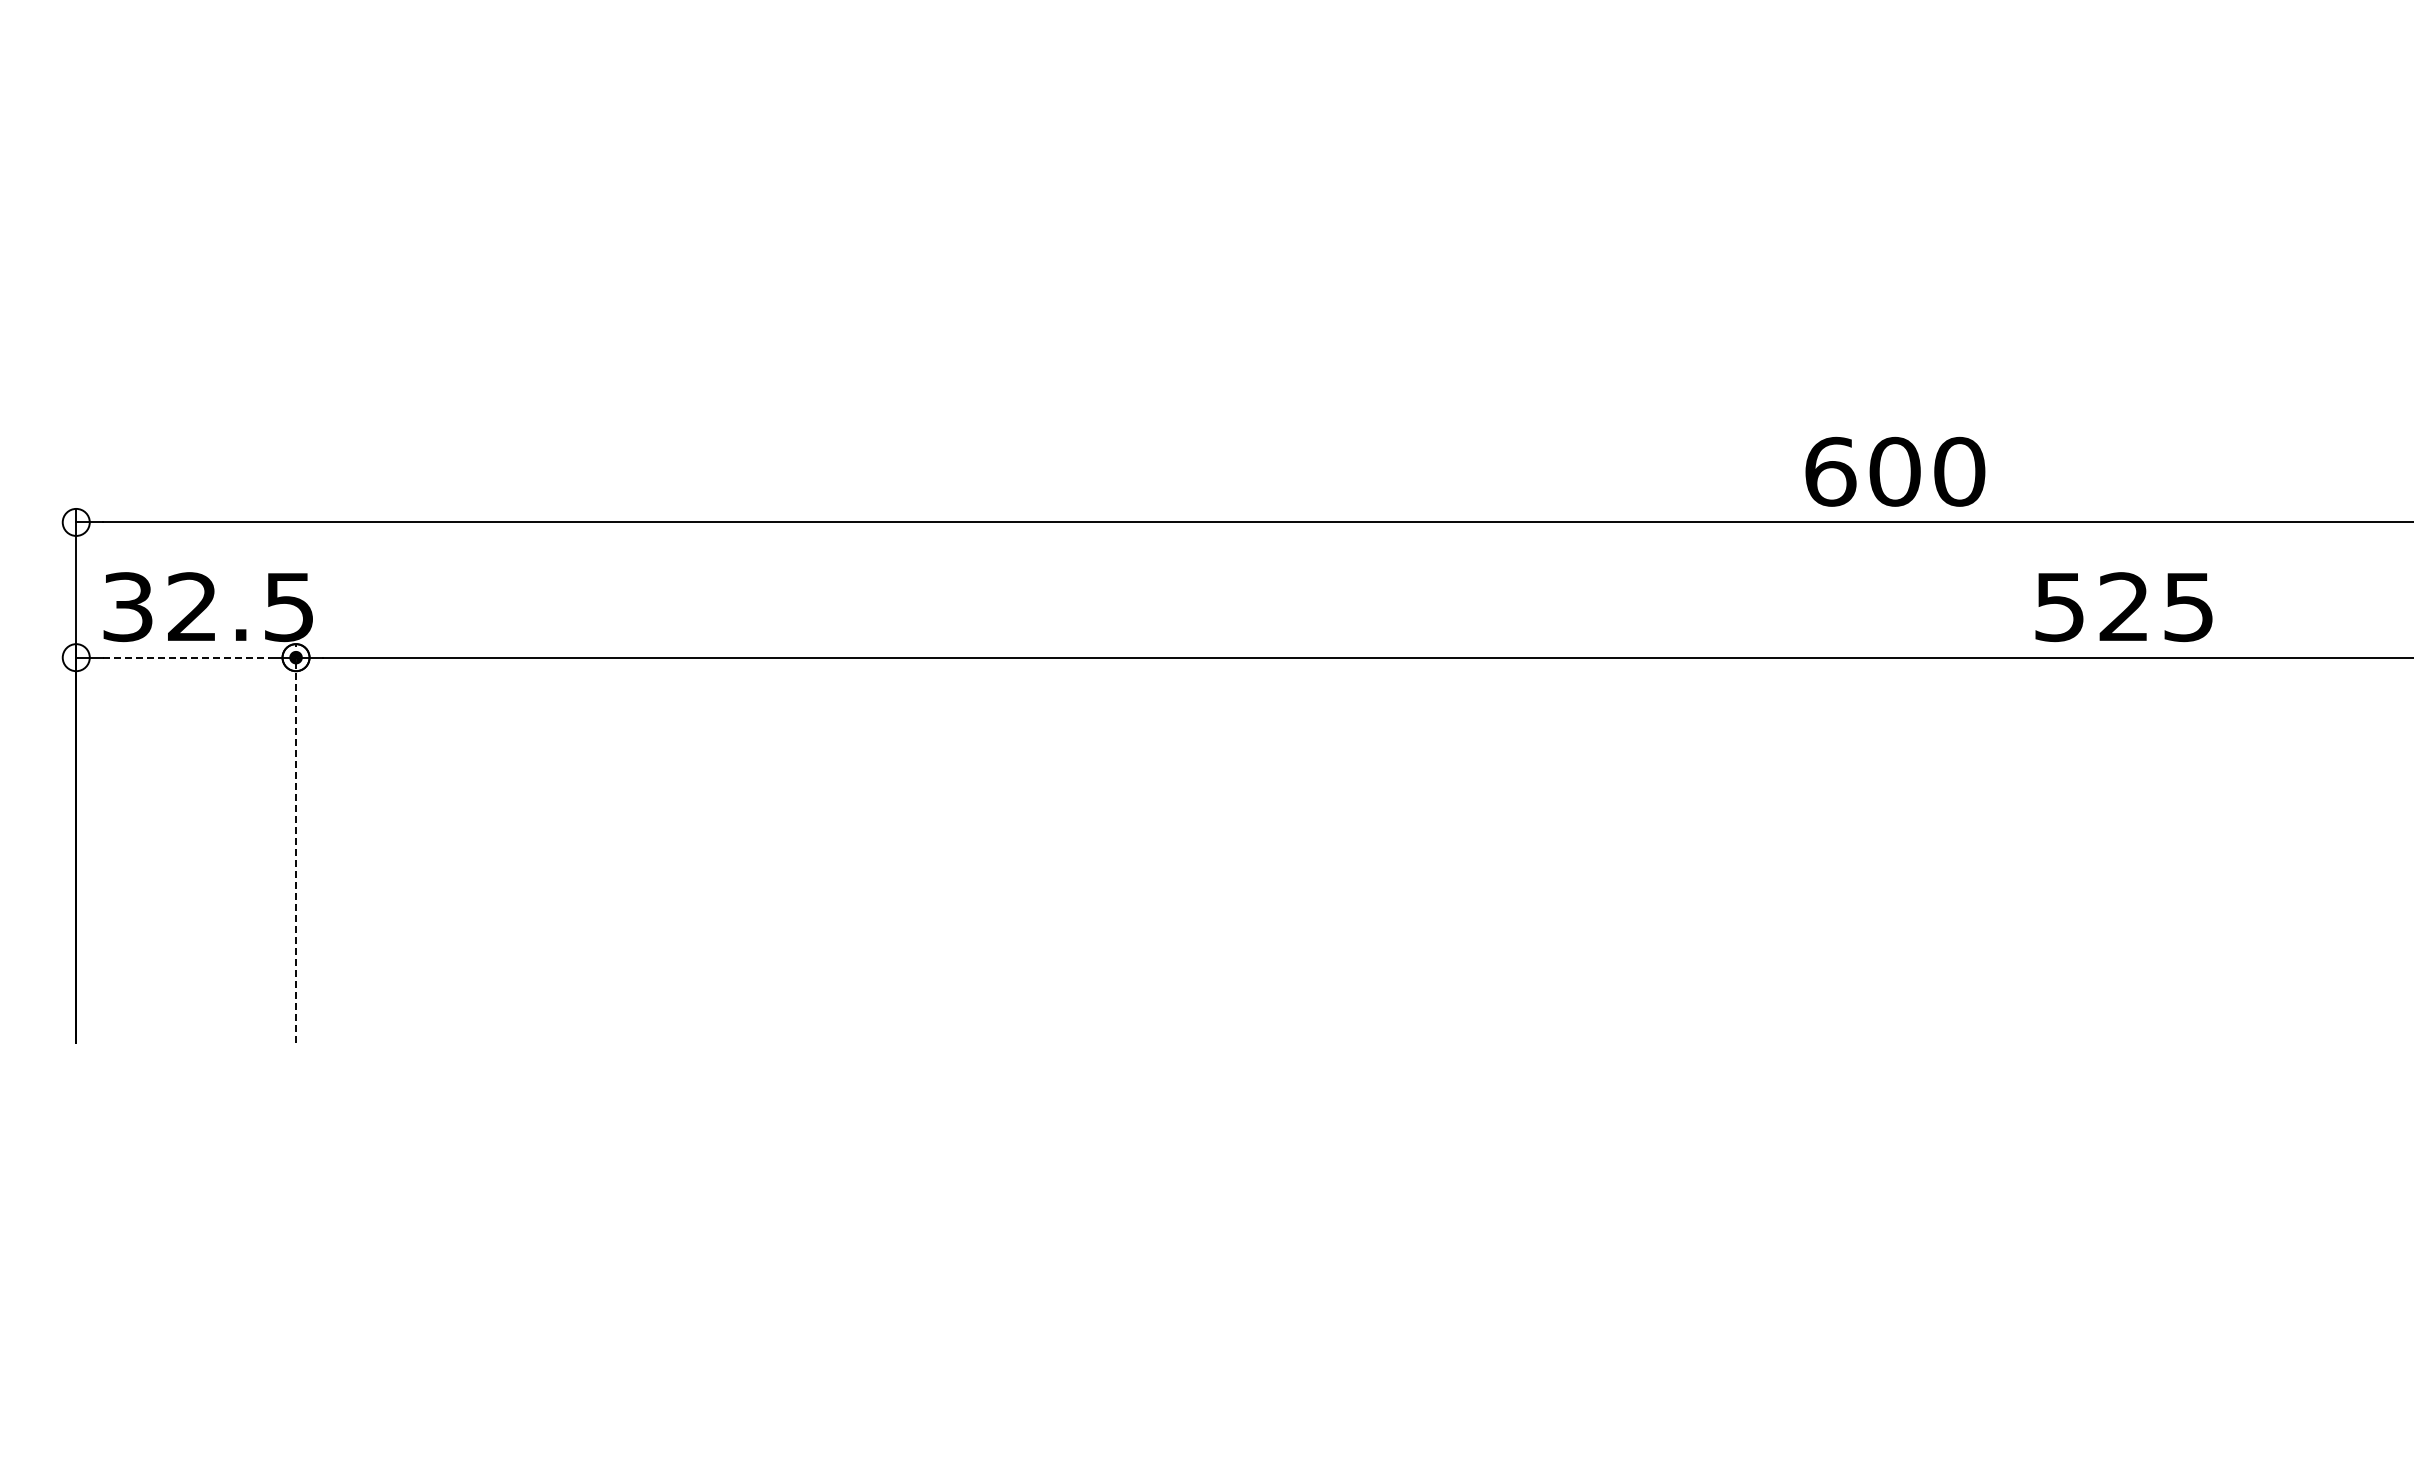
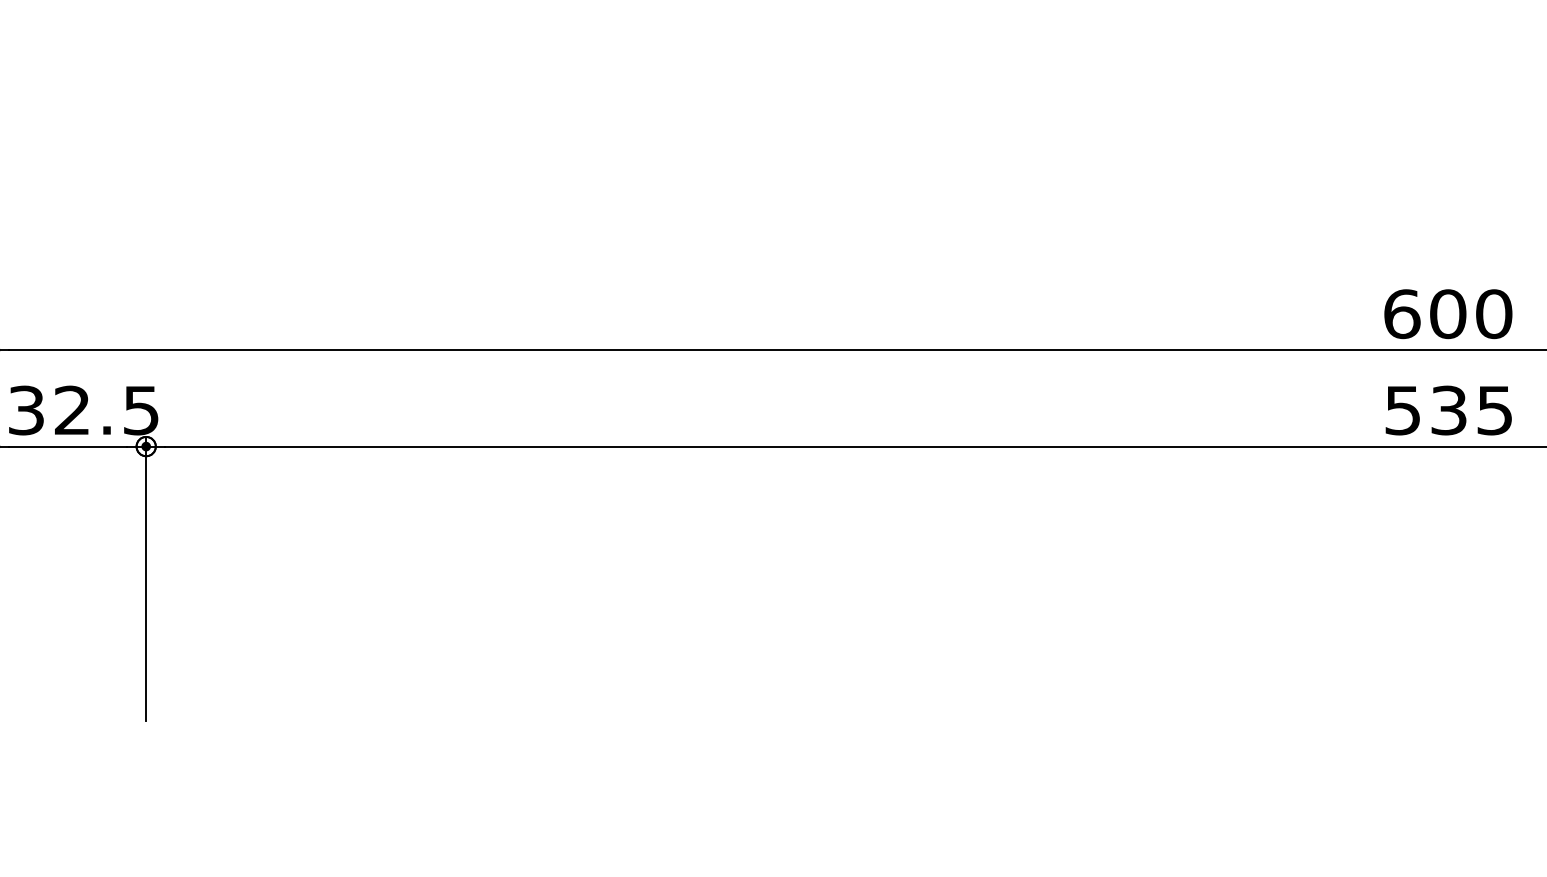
text: (1895, 471) -> (1448, 313), moved
text: (2123, 607) -> (1448, 410), 525 -> 535
line: (186, 657) -> (68, 446), dashed -> solid
line: (296, 843) -> (146, 579), dashed -> solid

